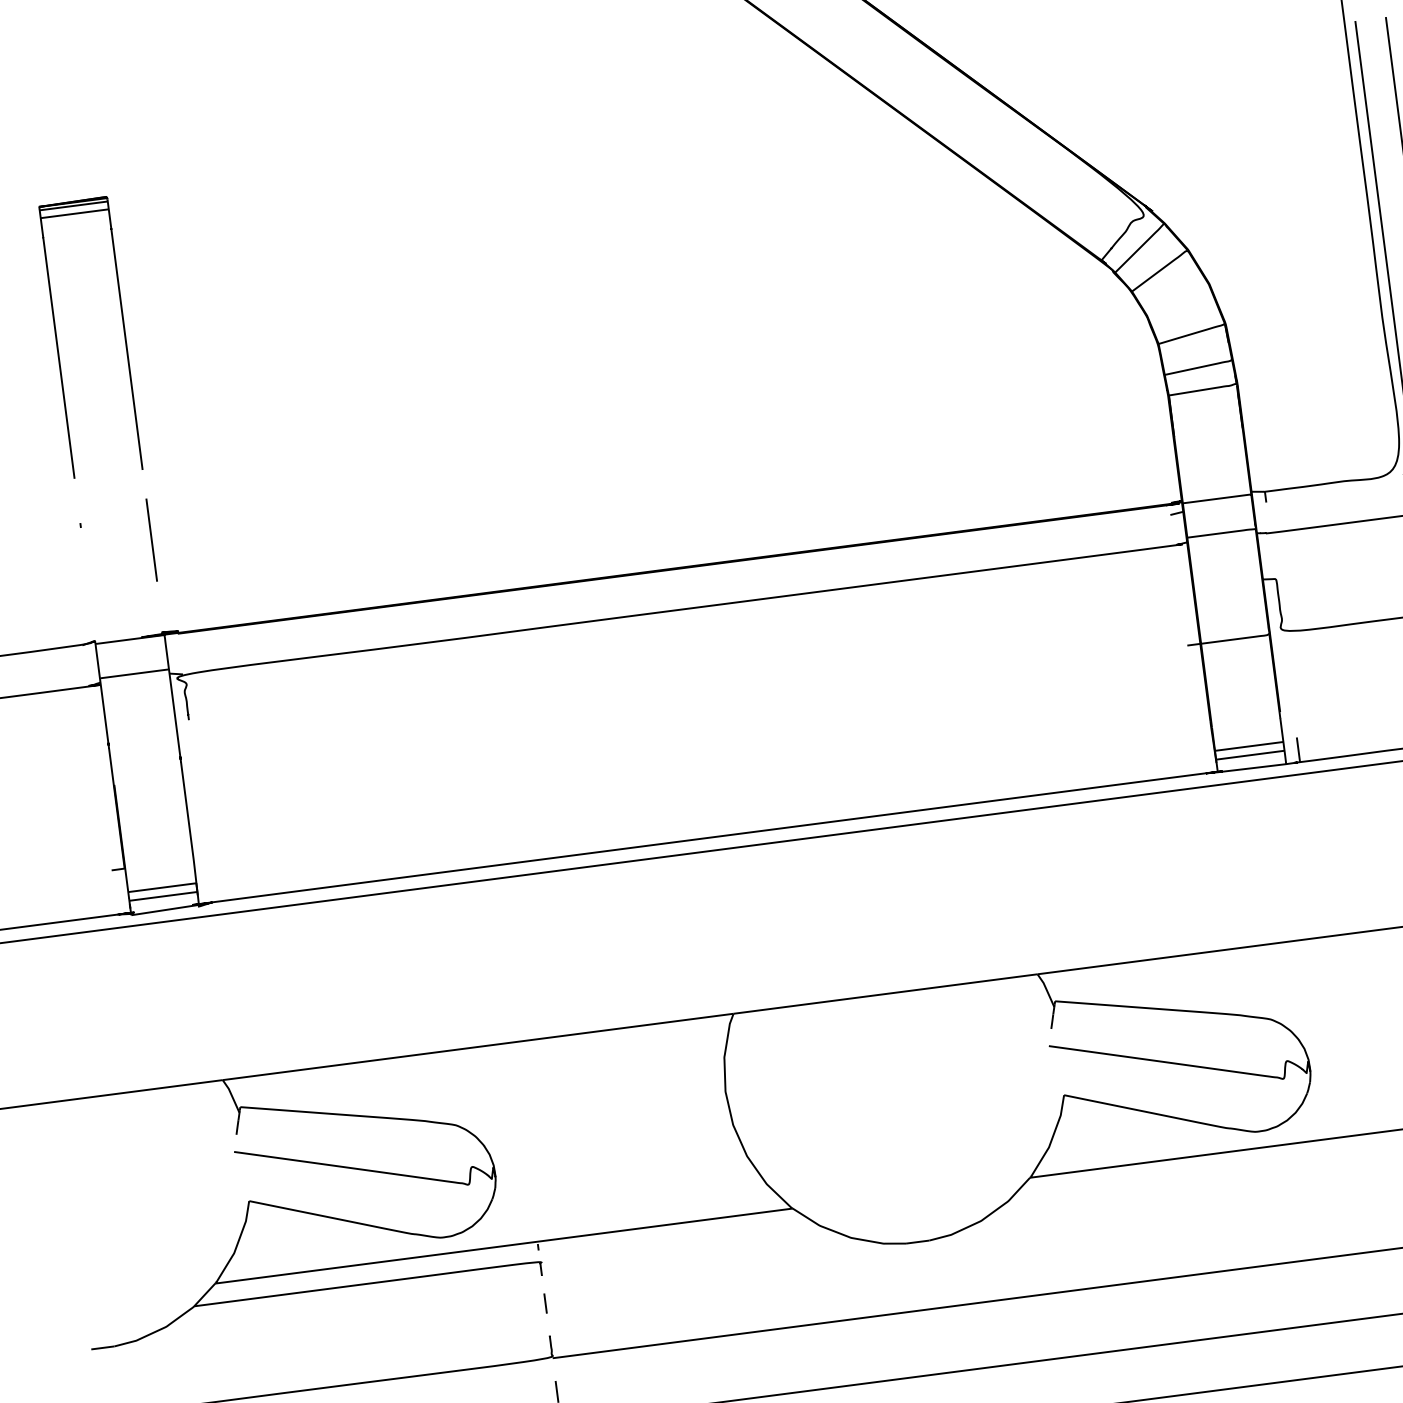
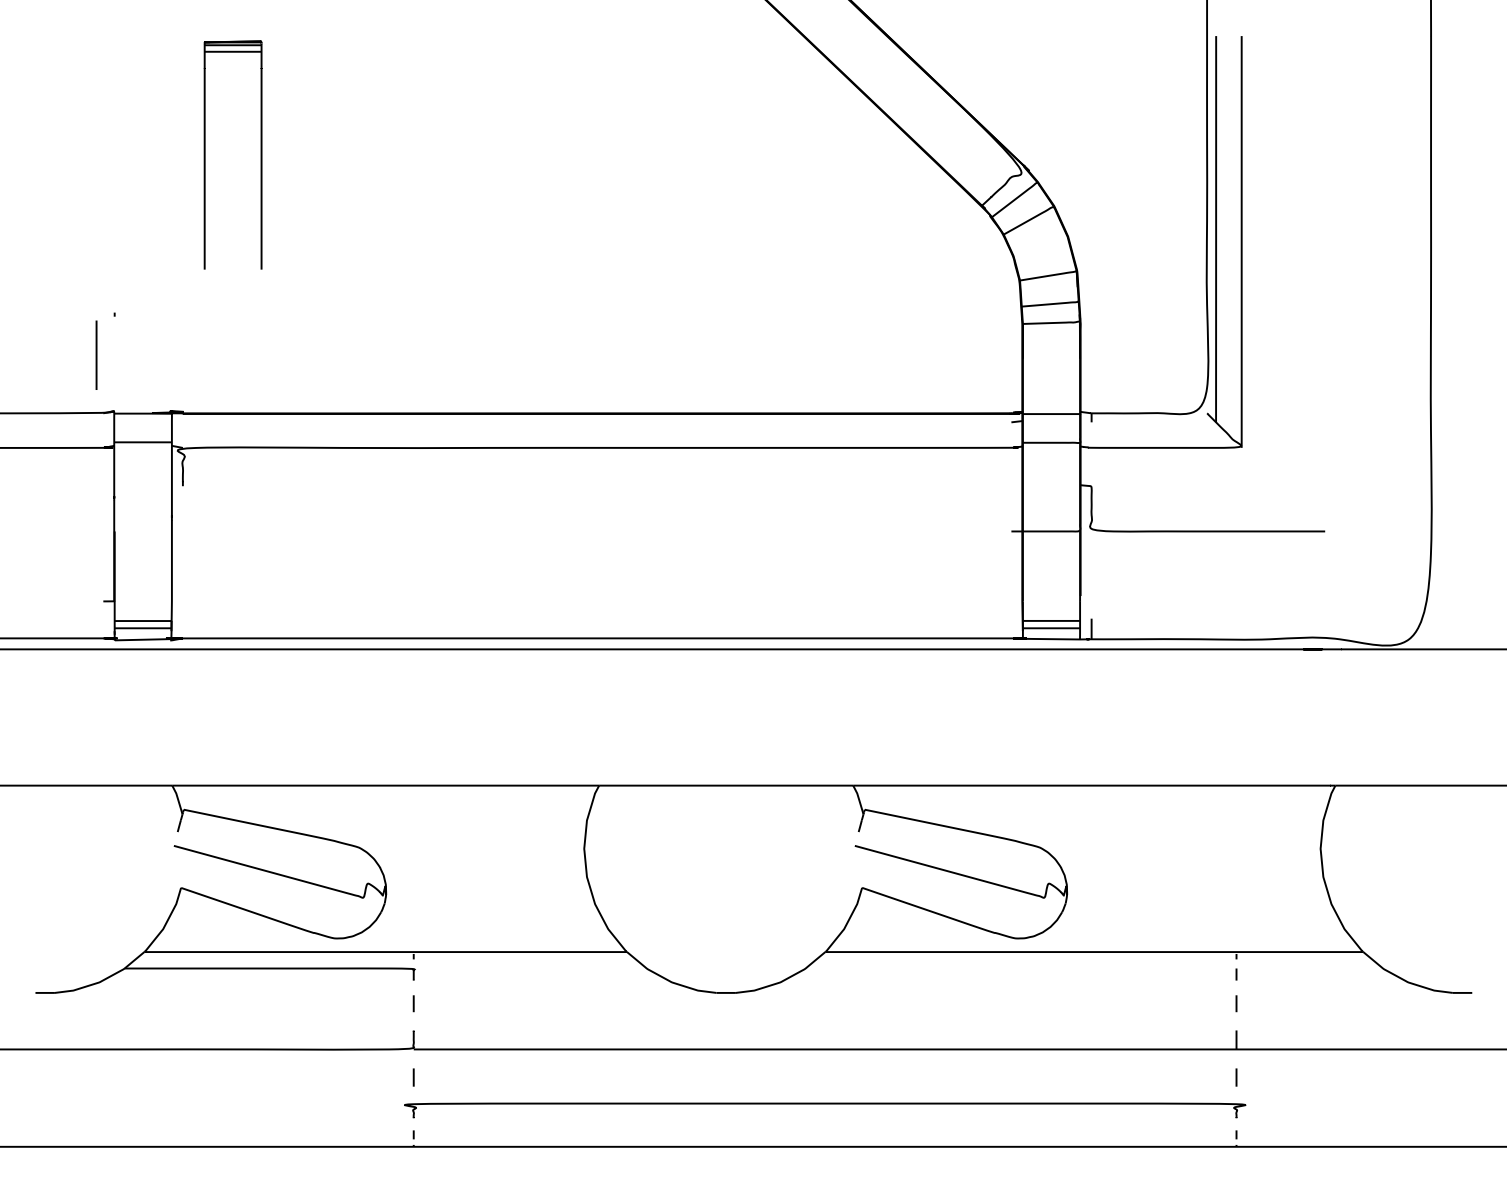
part: (57, 340) -> (205, 154), moved
line: (151, 539) -> (96, 354), moved

